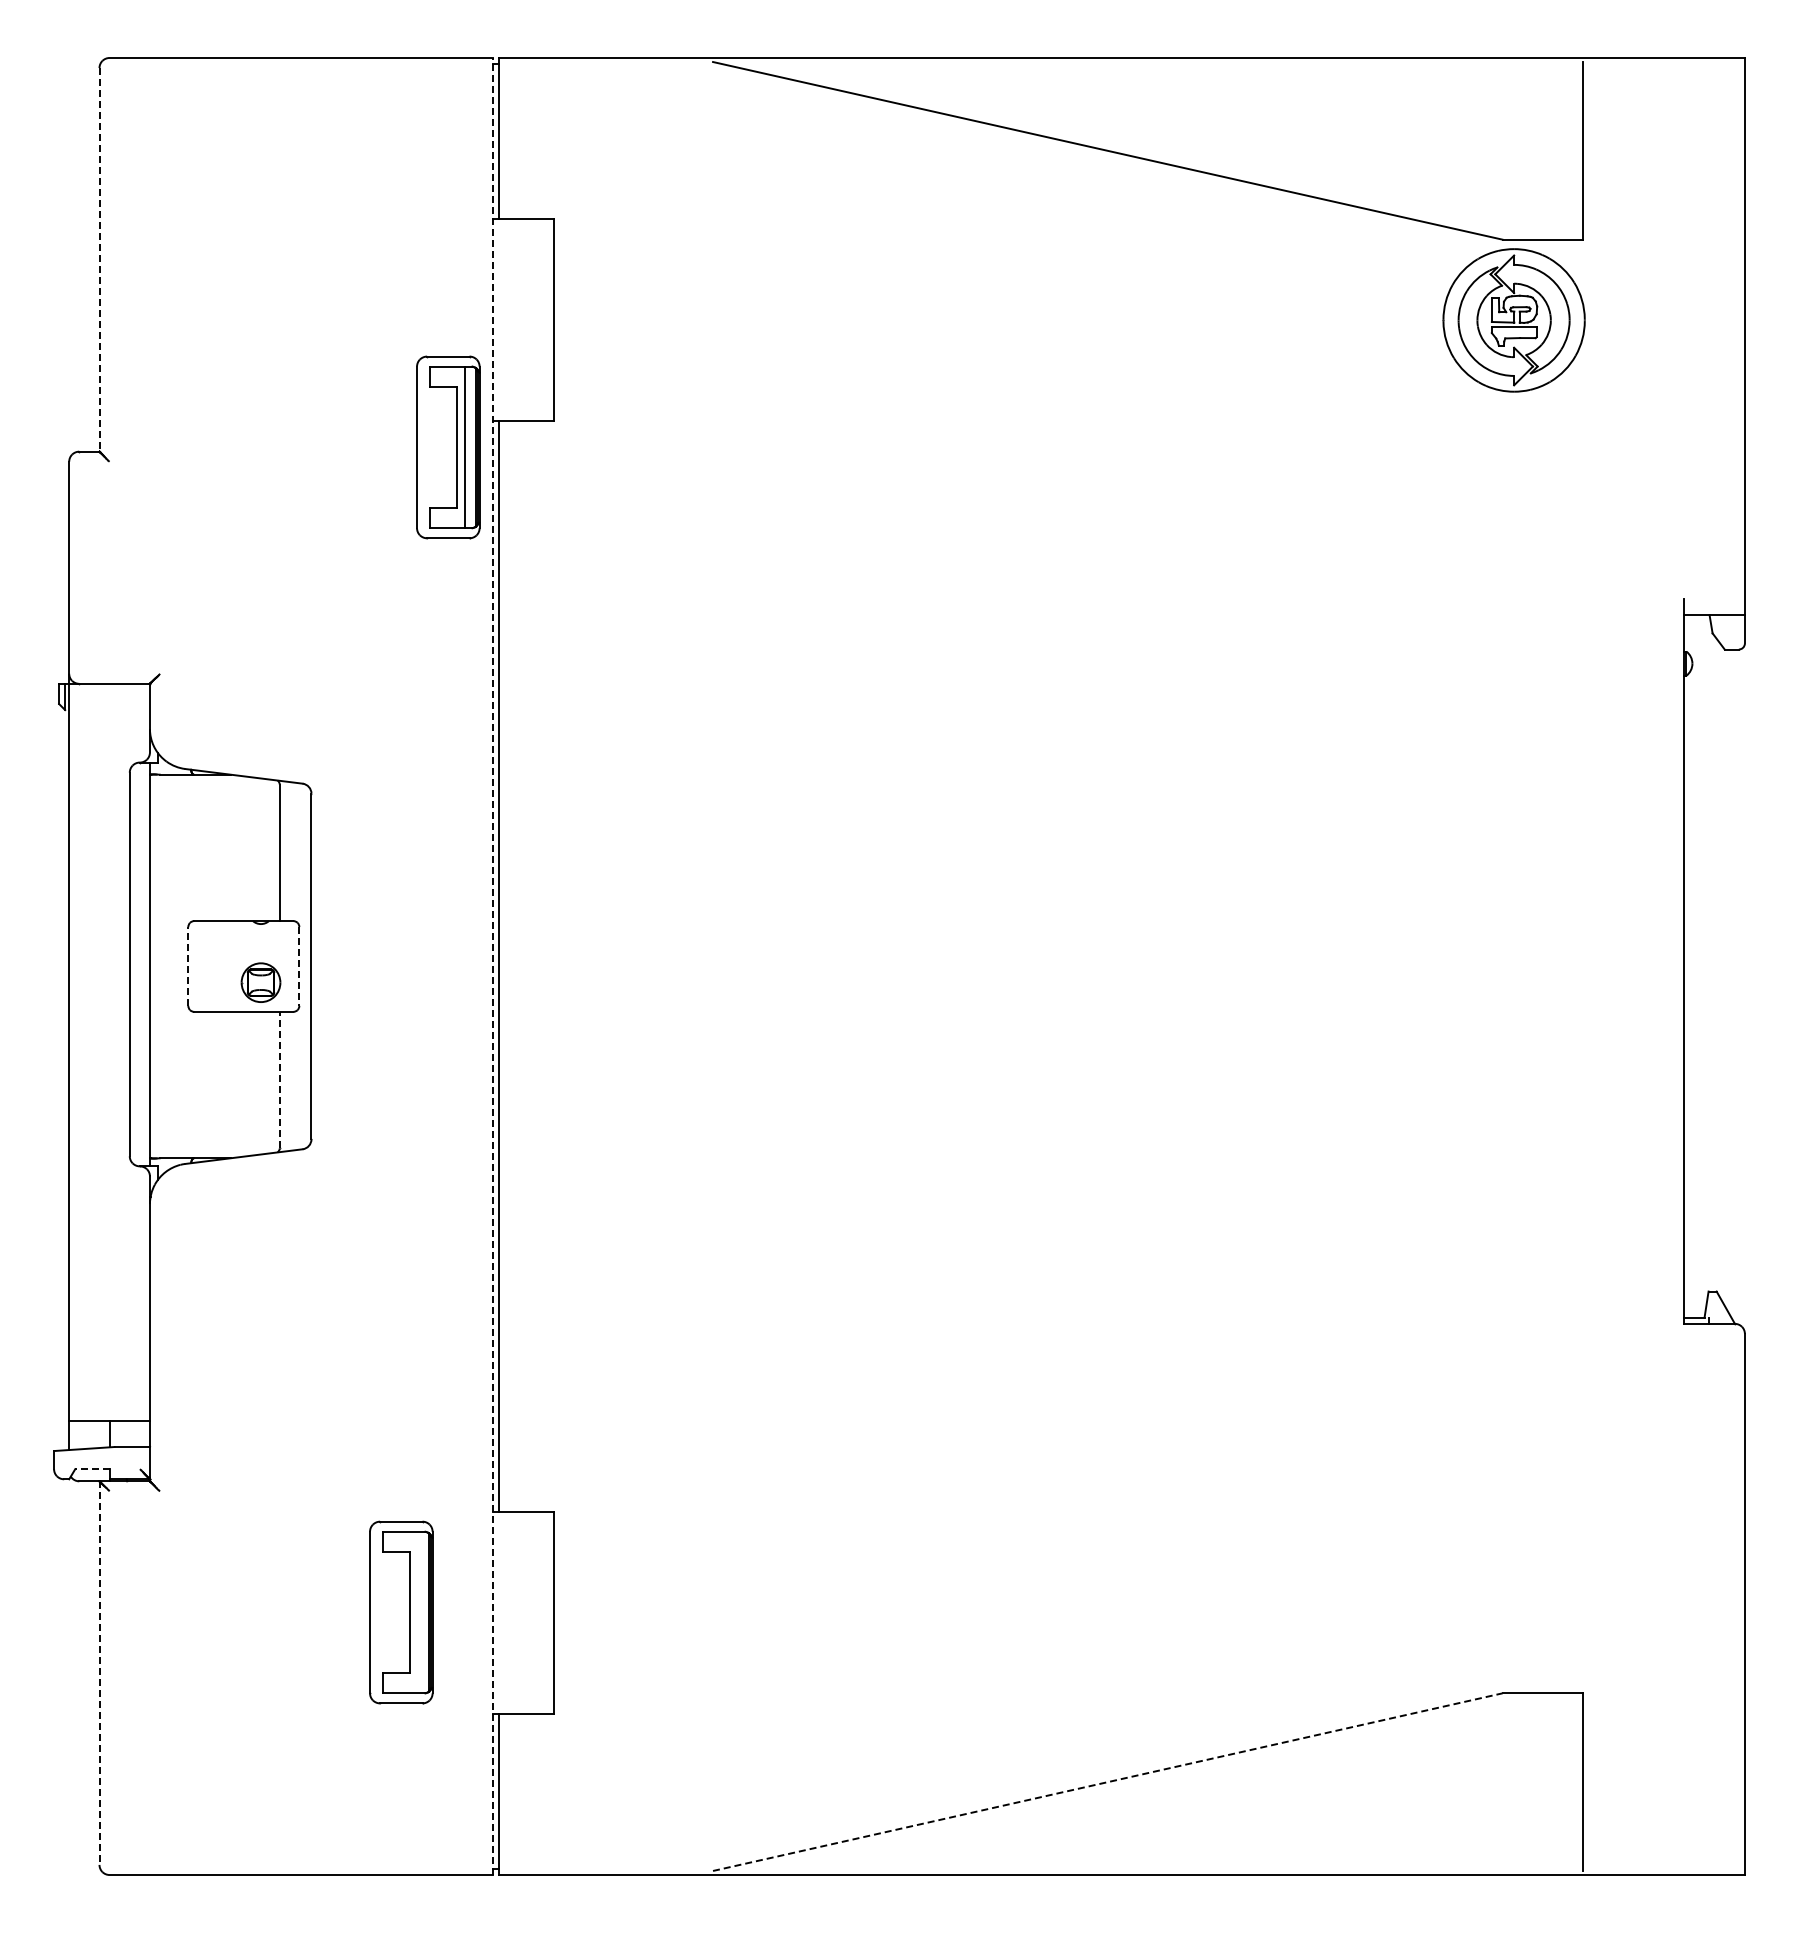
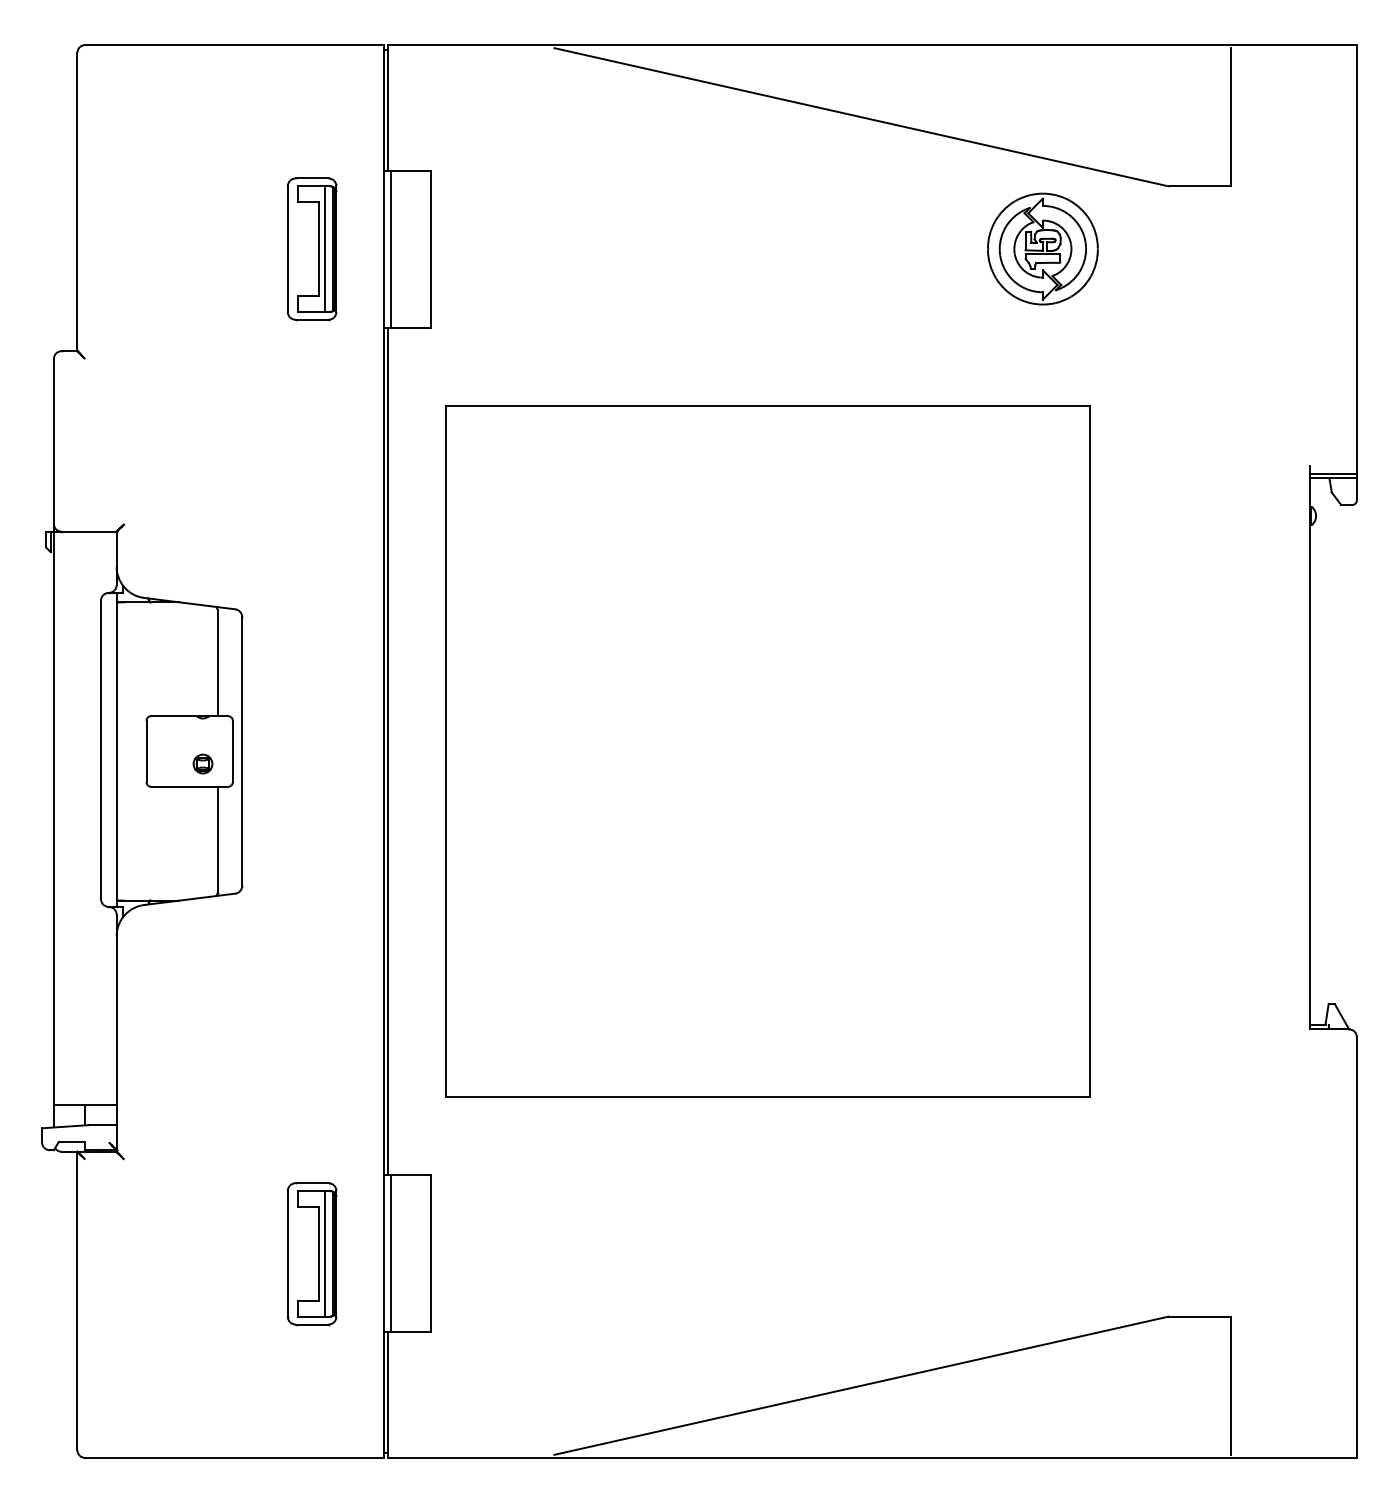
line: (99, 259) -> (77, 201), dashed -> solid
line: (503, 320) -> (391, 249), added
part: (1513, 320) -> (1042, 249), moved
part: (448, 447) -> (312, 249), moved
line: (1714, 609) -> (1333, 473), added
line: (188, 965) -> (146, 750), dashed -> solid
line: (299, 966) -> (232, 751), dashed -> solid
line: (493, 966) -> (383, 751), dashed -> solid
part: (987, 966) -> (767, 751), added
part: (260, 982) -> (202, 763), size x0.62
line: (279, 1079) -> (217, 839), dashed -> solid
line: (91, 1469) -> (71, 1142), dashed -> solid
line: (418, 1612) -> (325, 1253), added
line: (503, 1612) -> (391, 1253), added
line: (99, 1673) -> (77, 1301), dashed -> solid
line: (1107, 1782) -> (861, 1386), dashed -> solid

